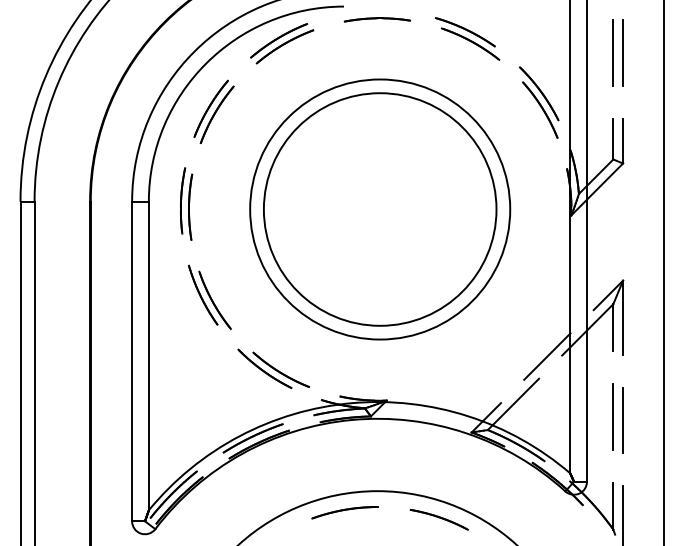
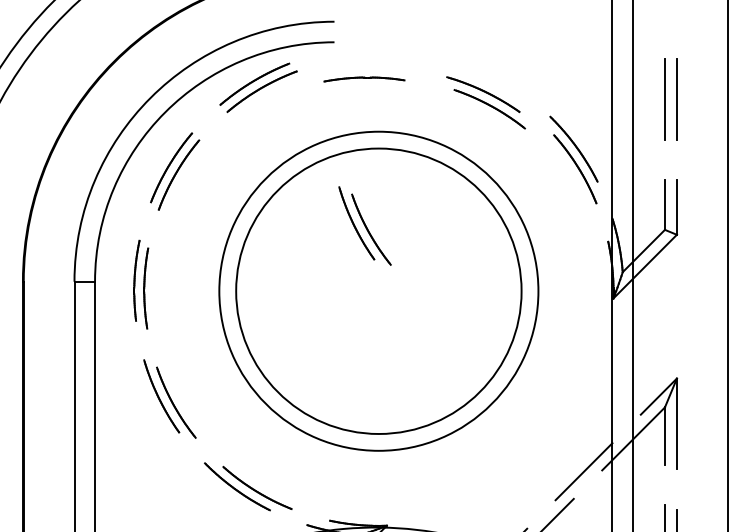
part: (376, 19) -> (363, 78), moved
part: (467, 38) -> (486, 102), moved
part: (368, 155) -> (364, 224), added

